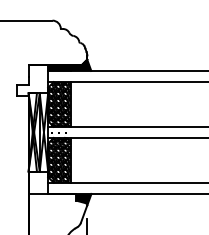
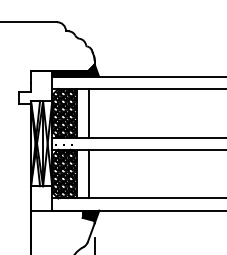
line: (81, 104) -> (88, 113), added
line: (81, 160) -> (88, 174), added

